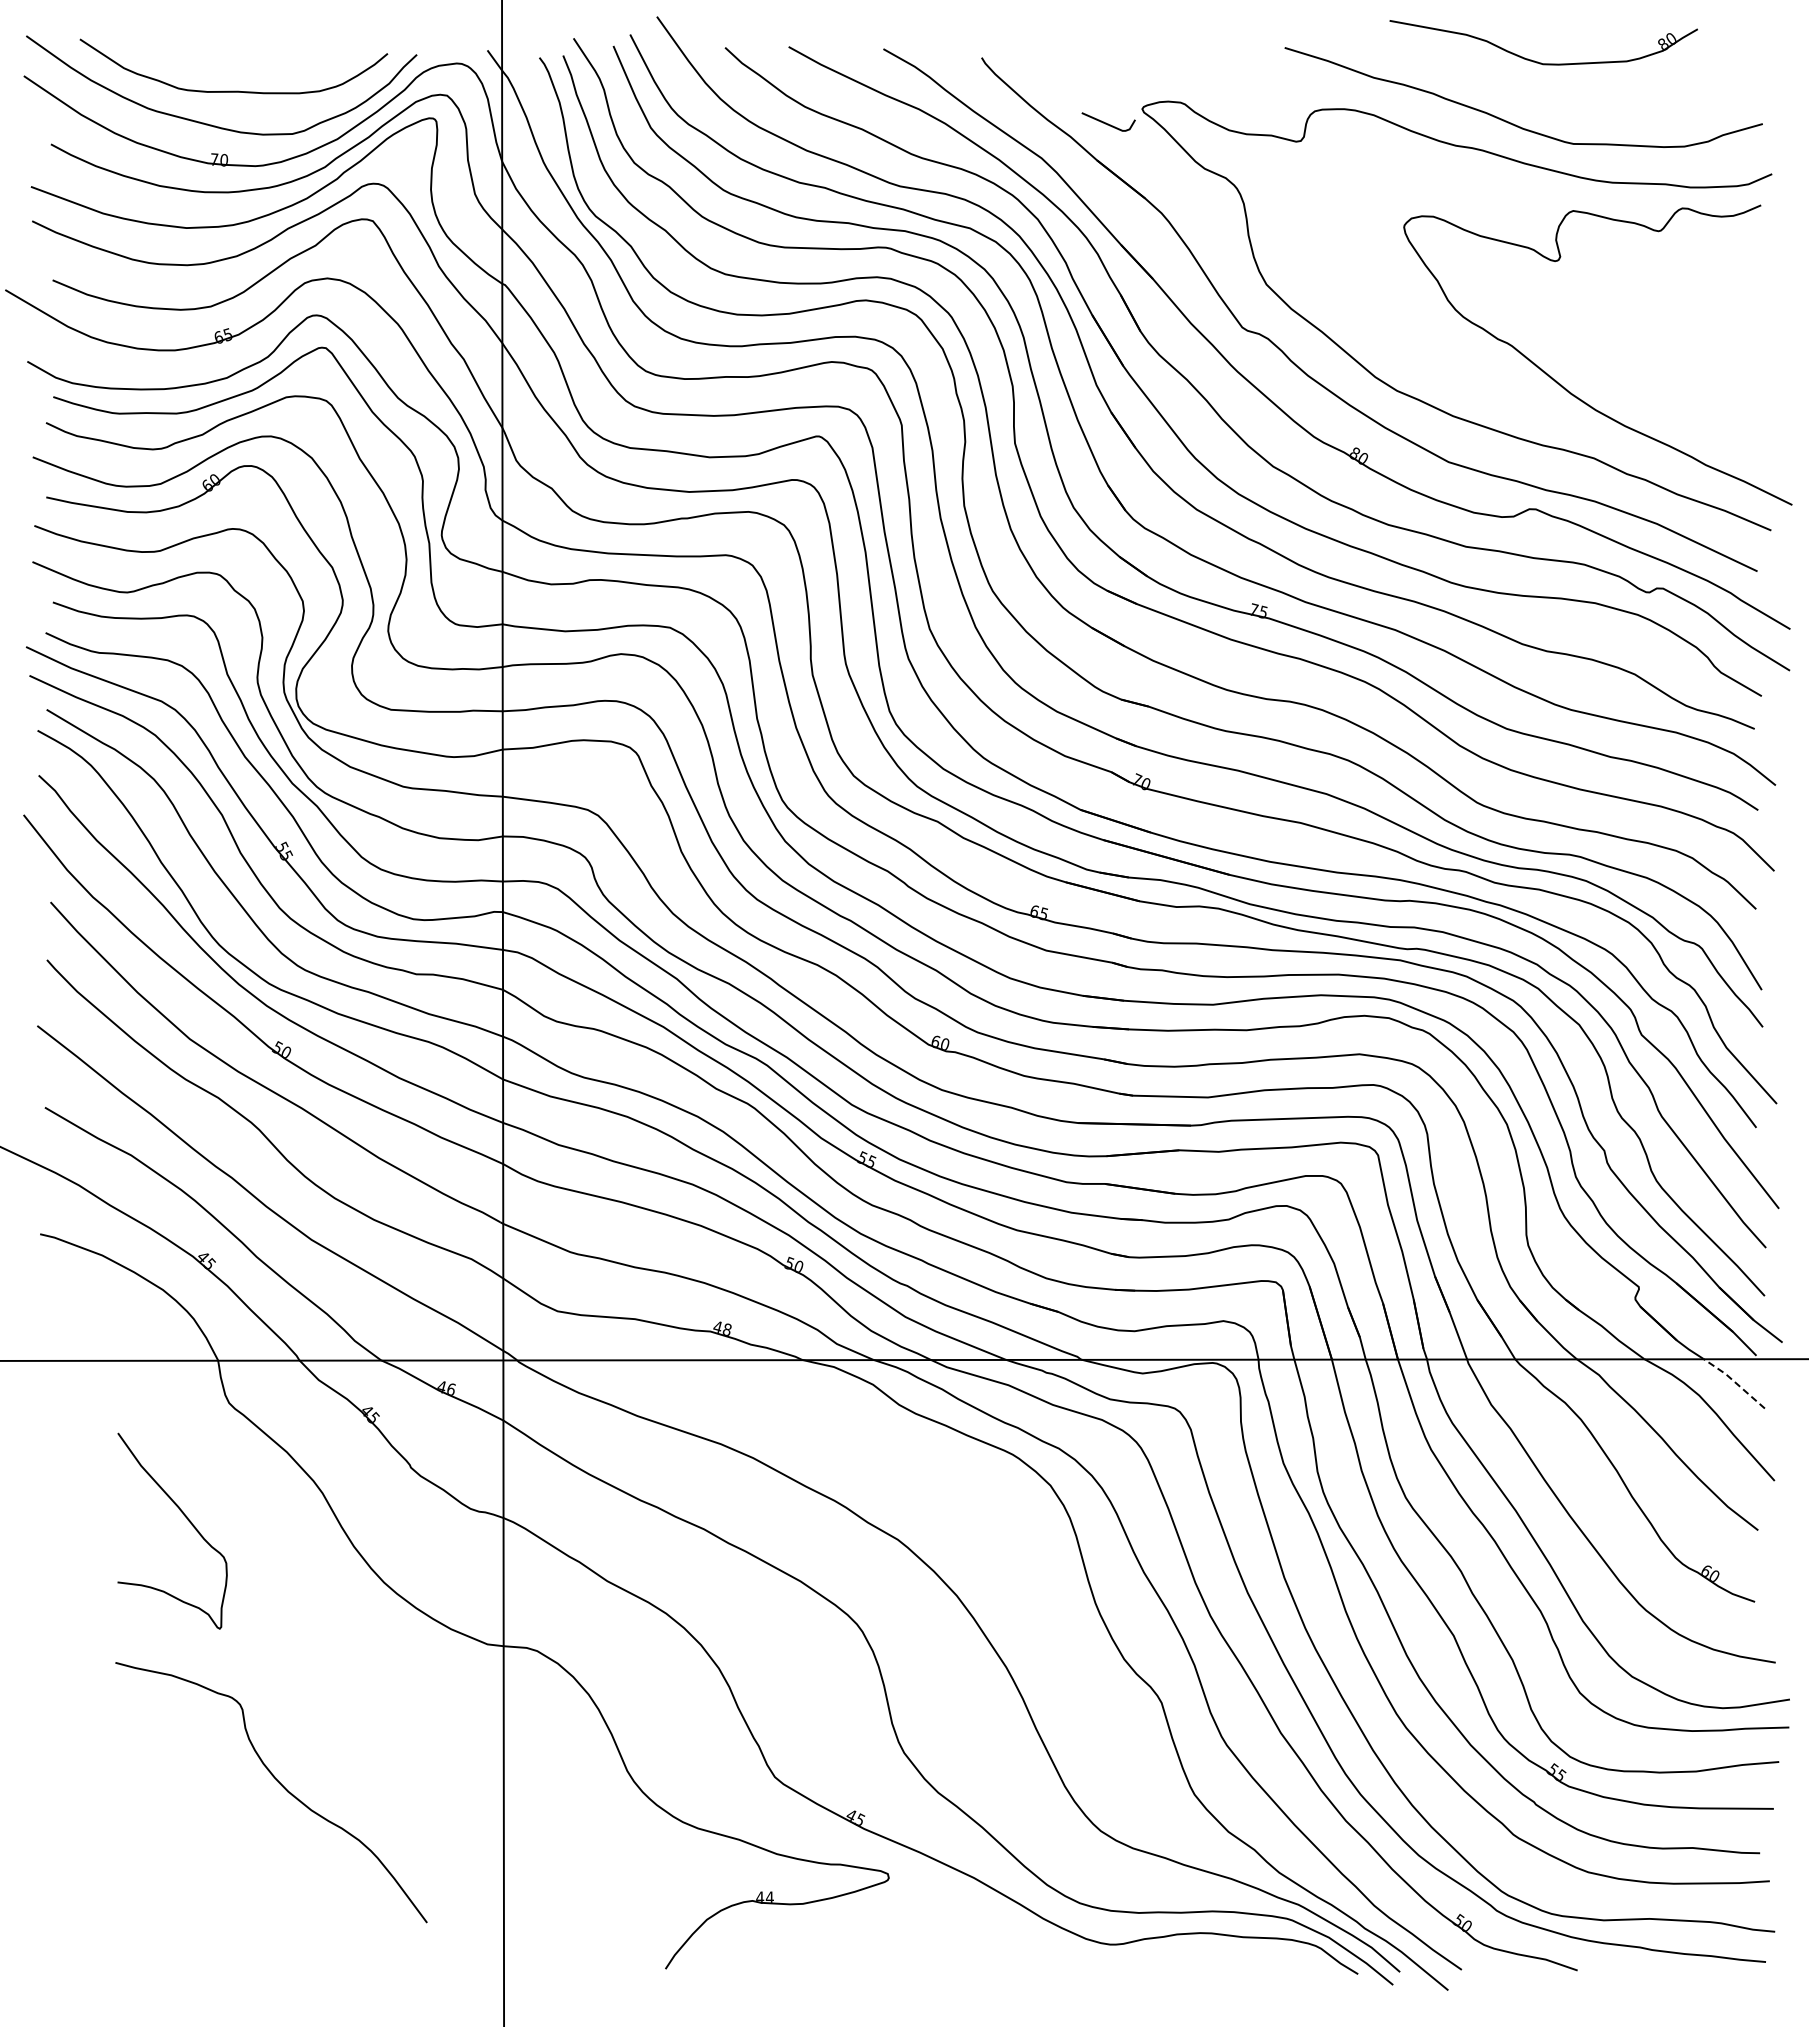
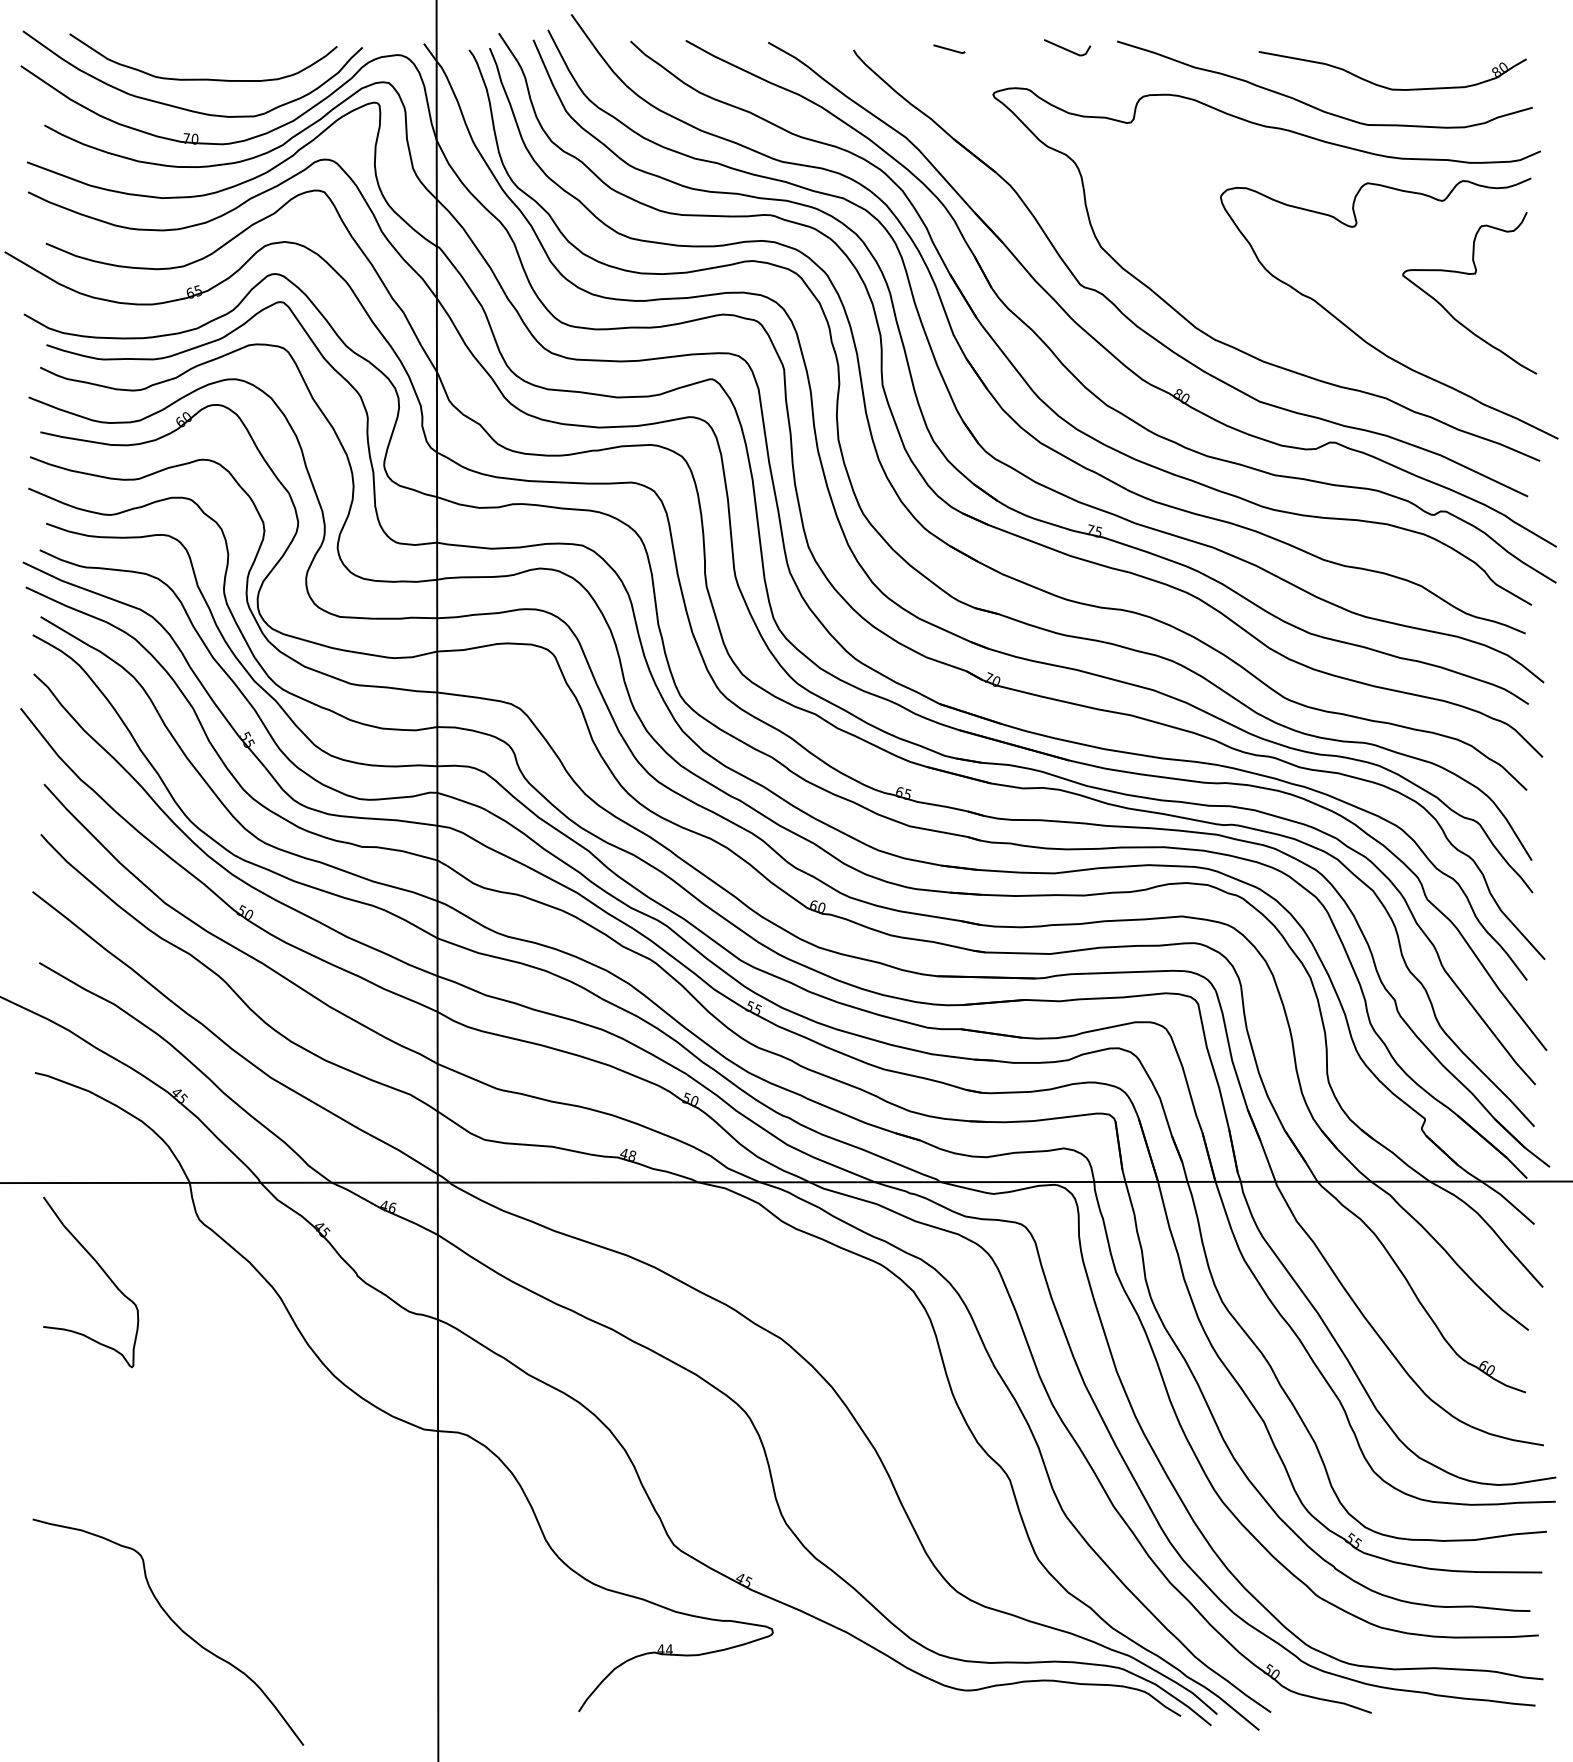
line: (1091, 56) -> (949, 48), added
part: (1538, 61) -> (1388, 87), moved
line: (1108, 123) -> (1067, 48), moved
curve: (1689, 316) -> (1468, 275), added
line: (1734, 1381) -> (1508, 1200), dashed -> solid
curve: (187, 1520) -> (104, 1273), moved
curve: (280, 1785) -> (176, 1626), moved

